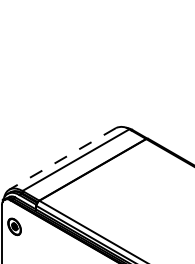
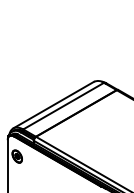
line: (62, 158) -> (53, 104), dashed -> solid

